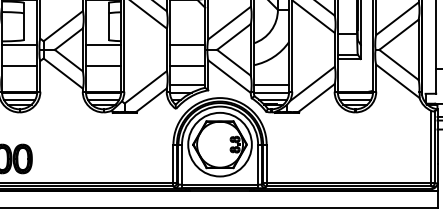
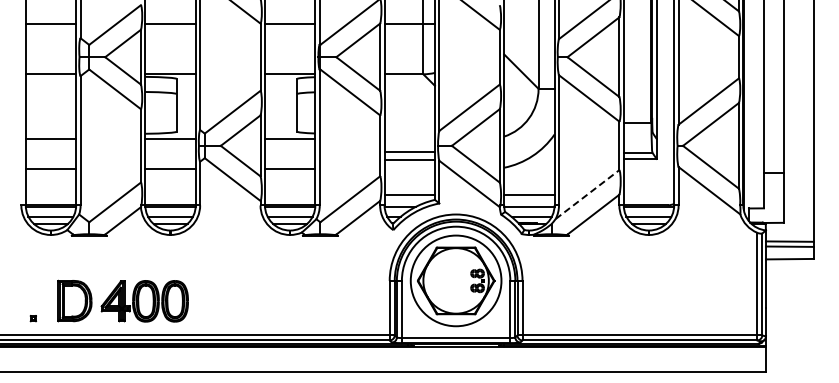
line: (187, 45) -> (409, 160), moved
line: (187, 66) -> (409, 152), moved
line: (312, 84) -> (587, 194), solid -> dashed

